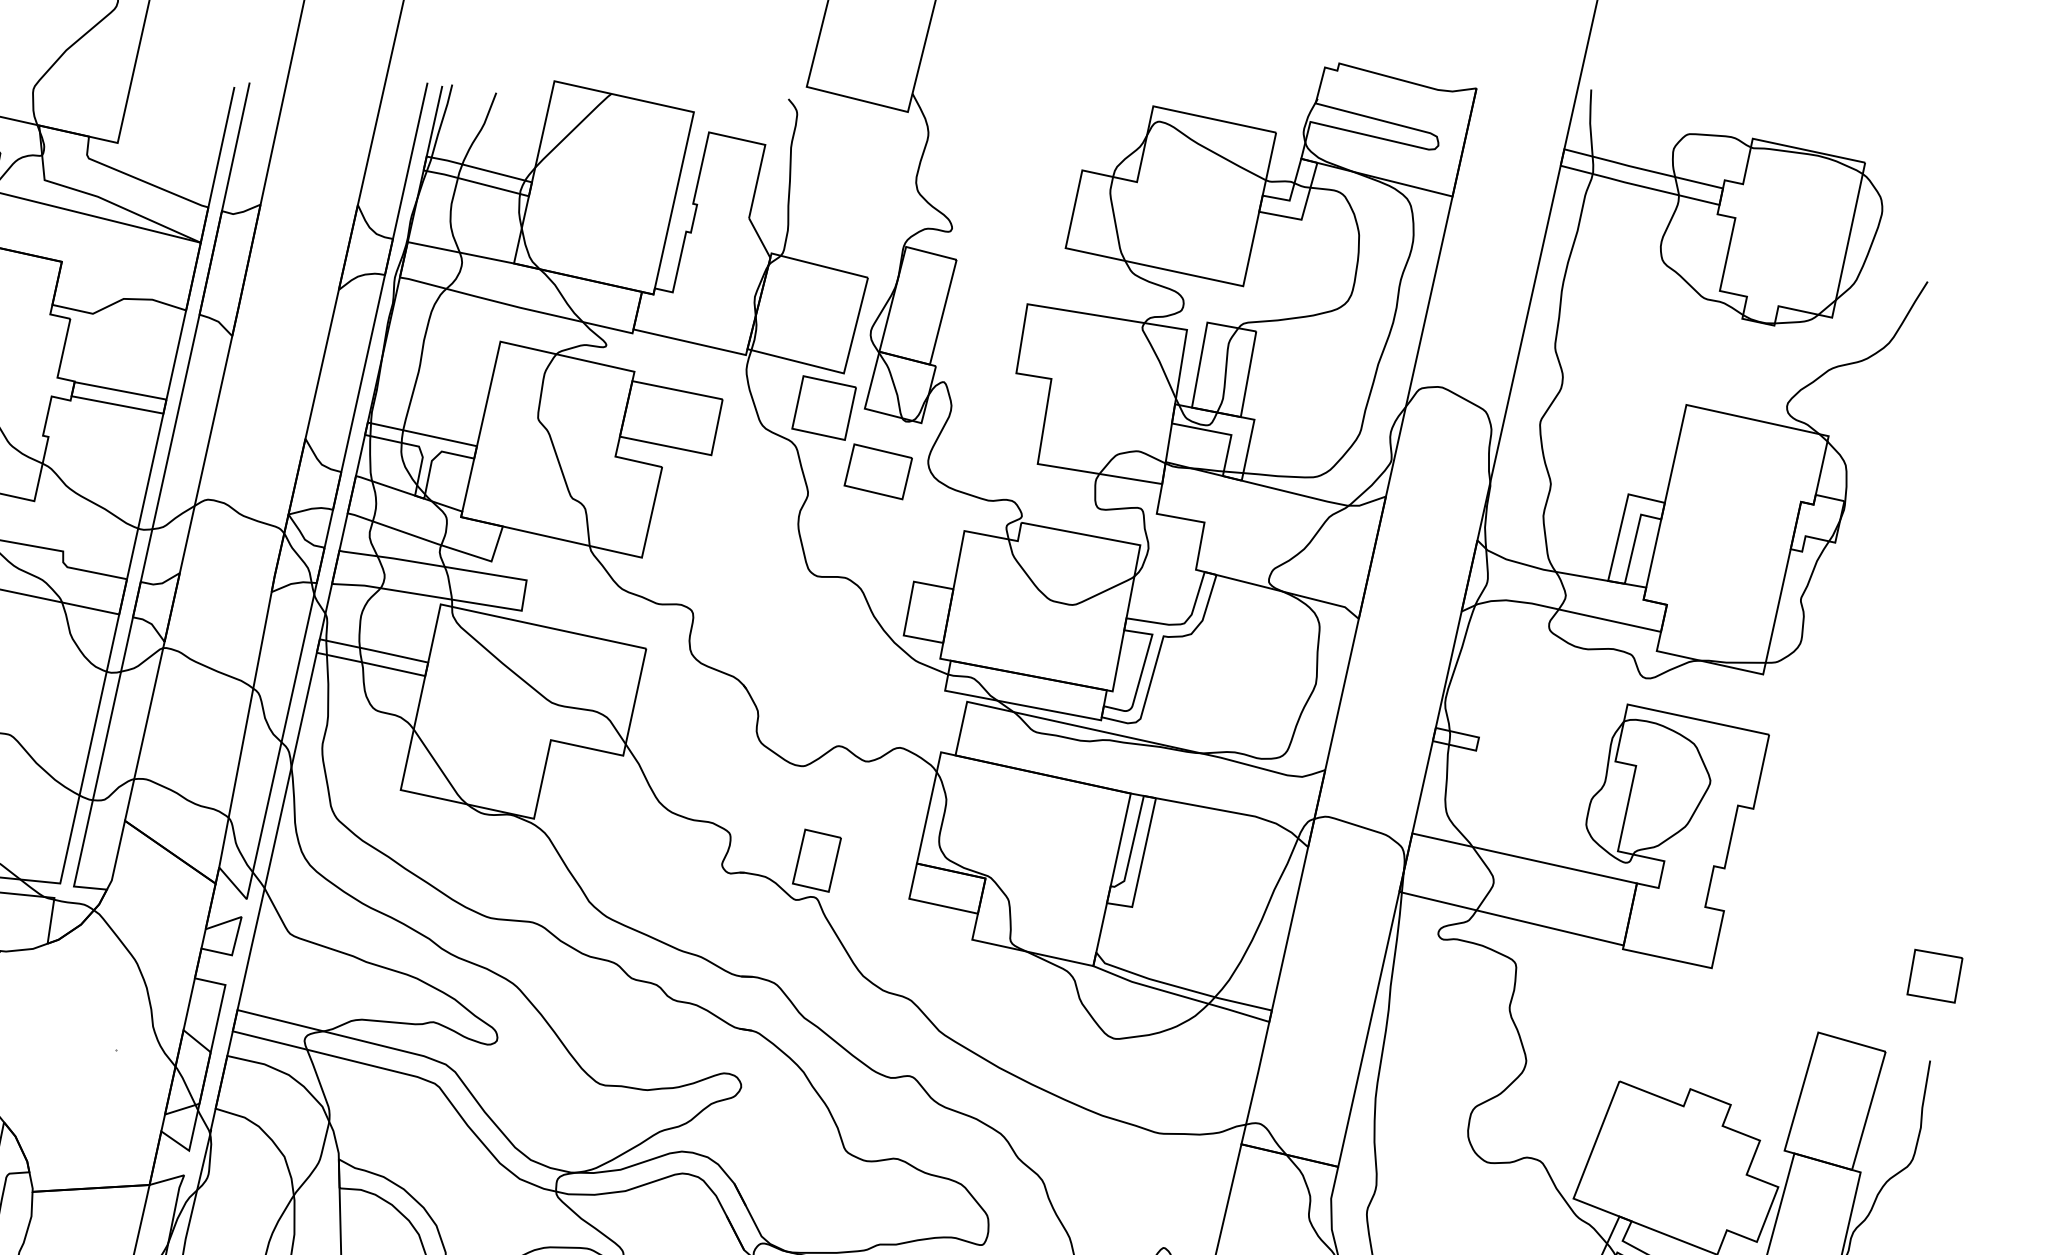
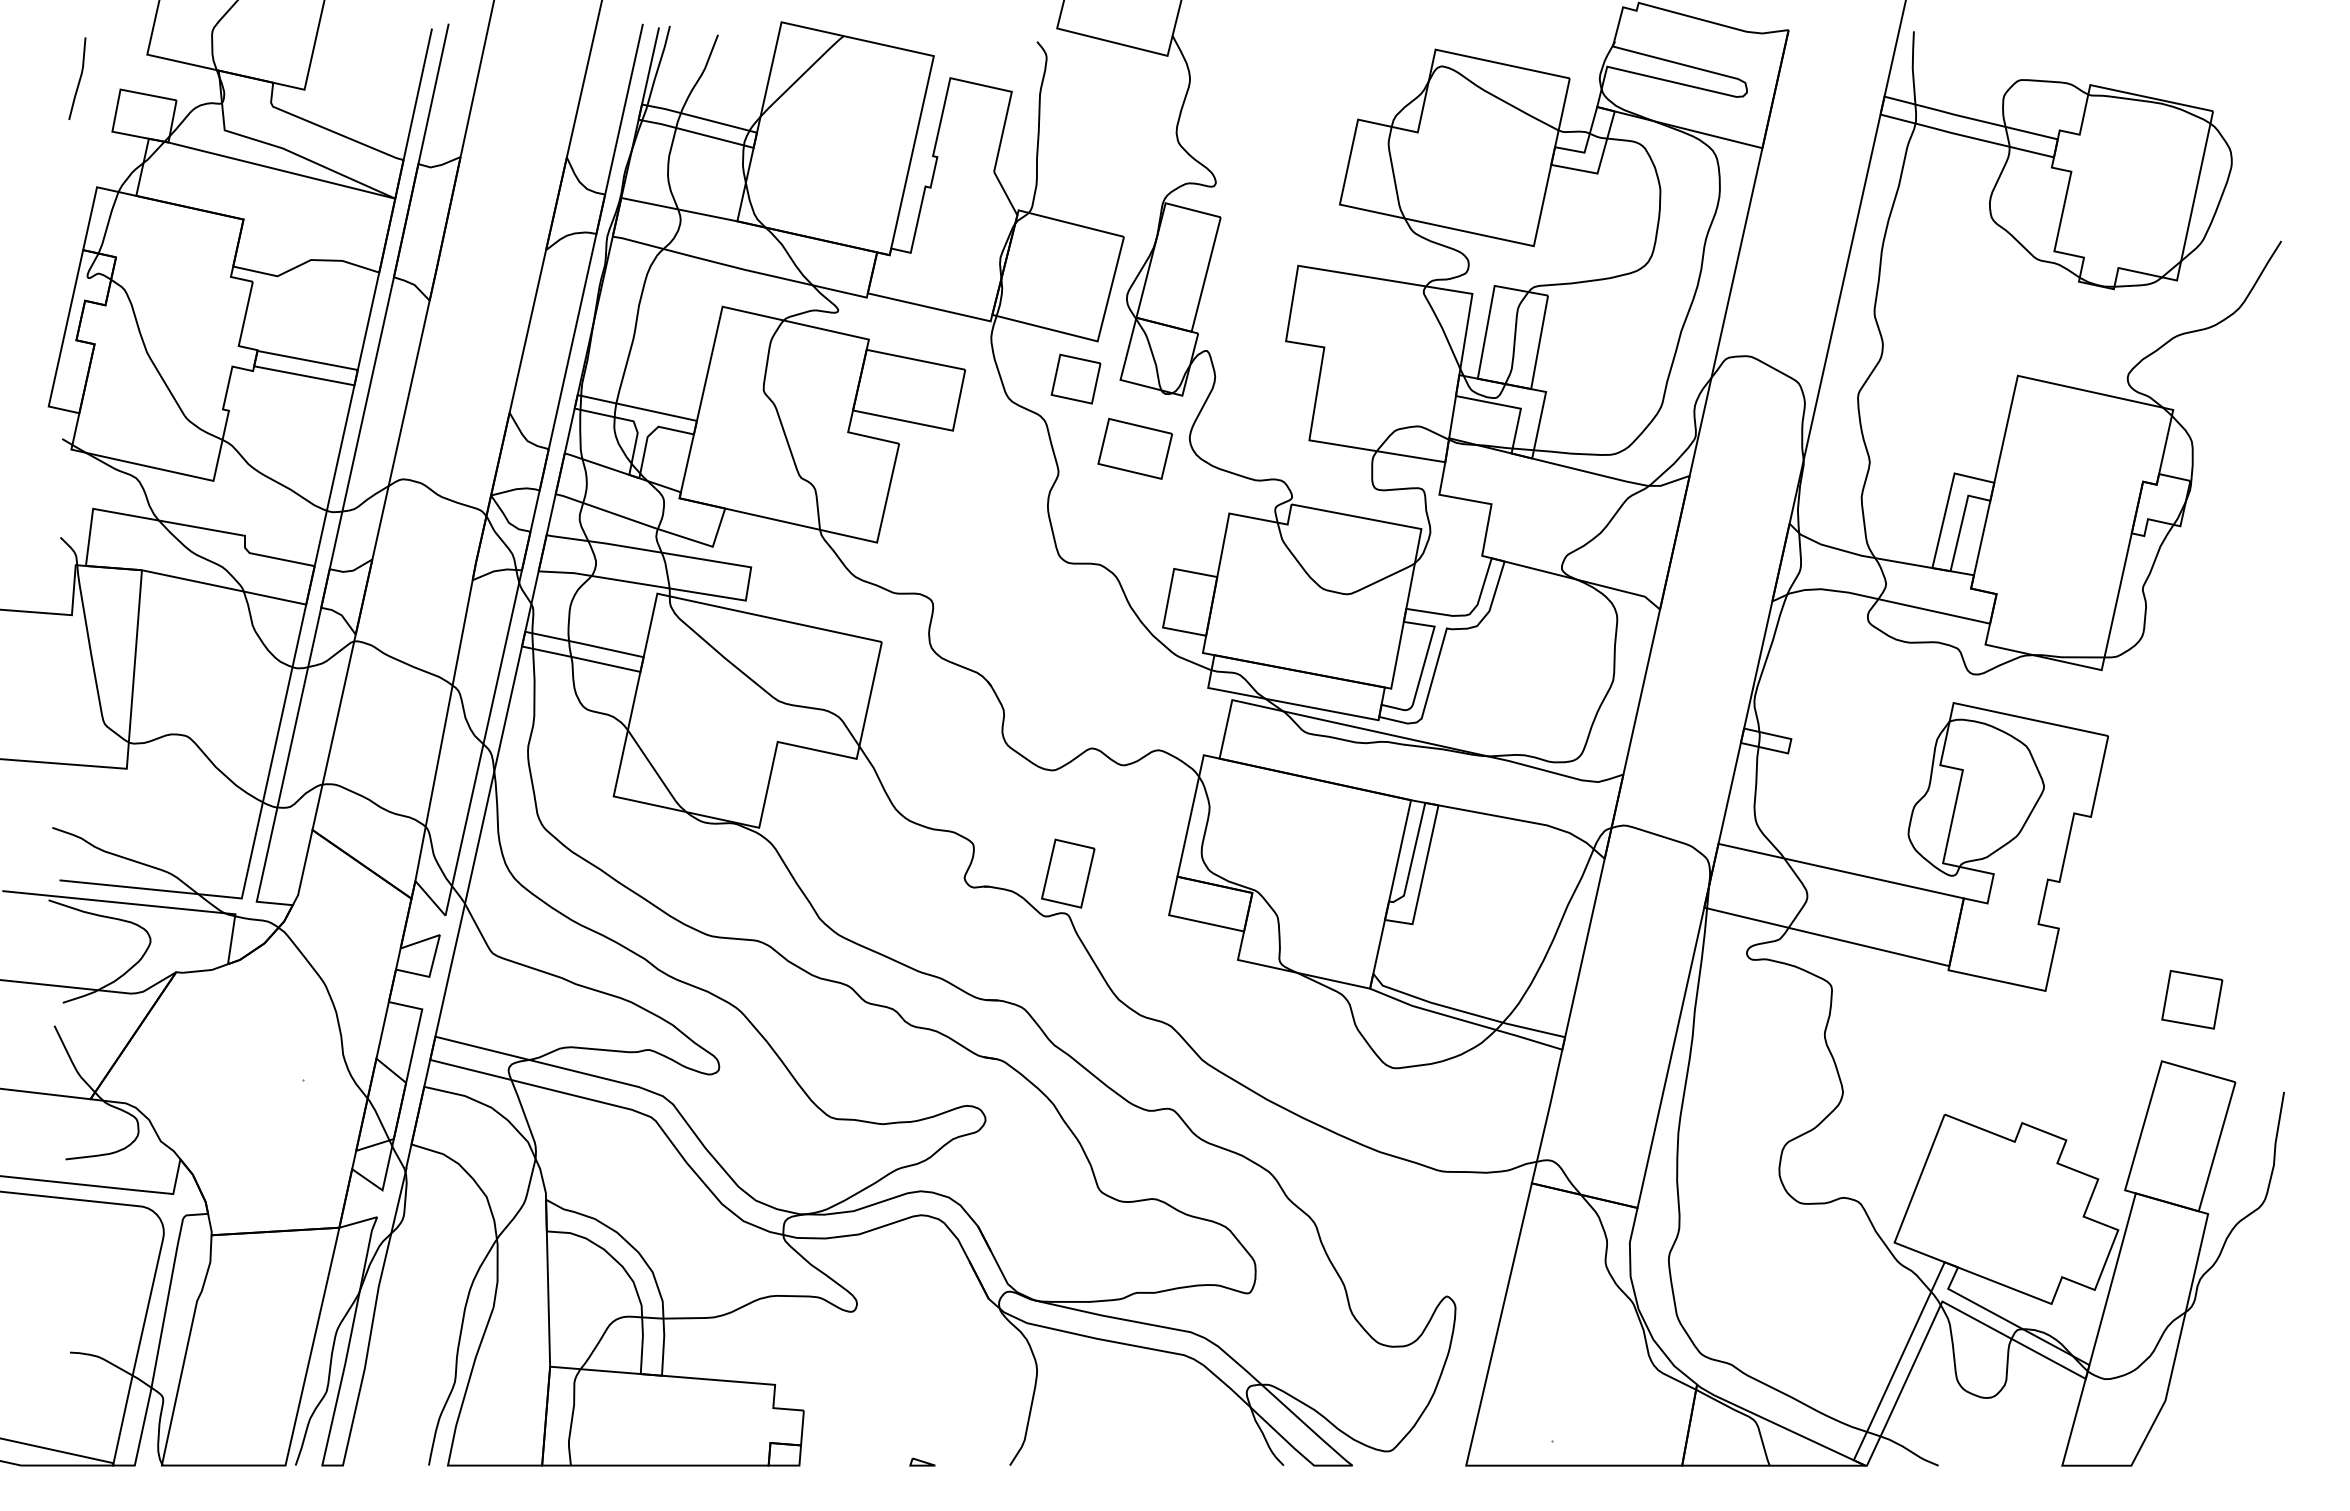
part: (823, 407) -> (1075, 378), size x0.7
part: (1935, 975) -> (2192, 999), moved

